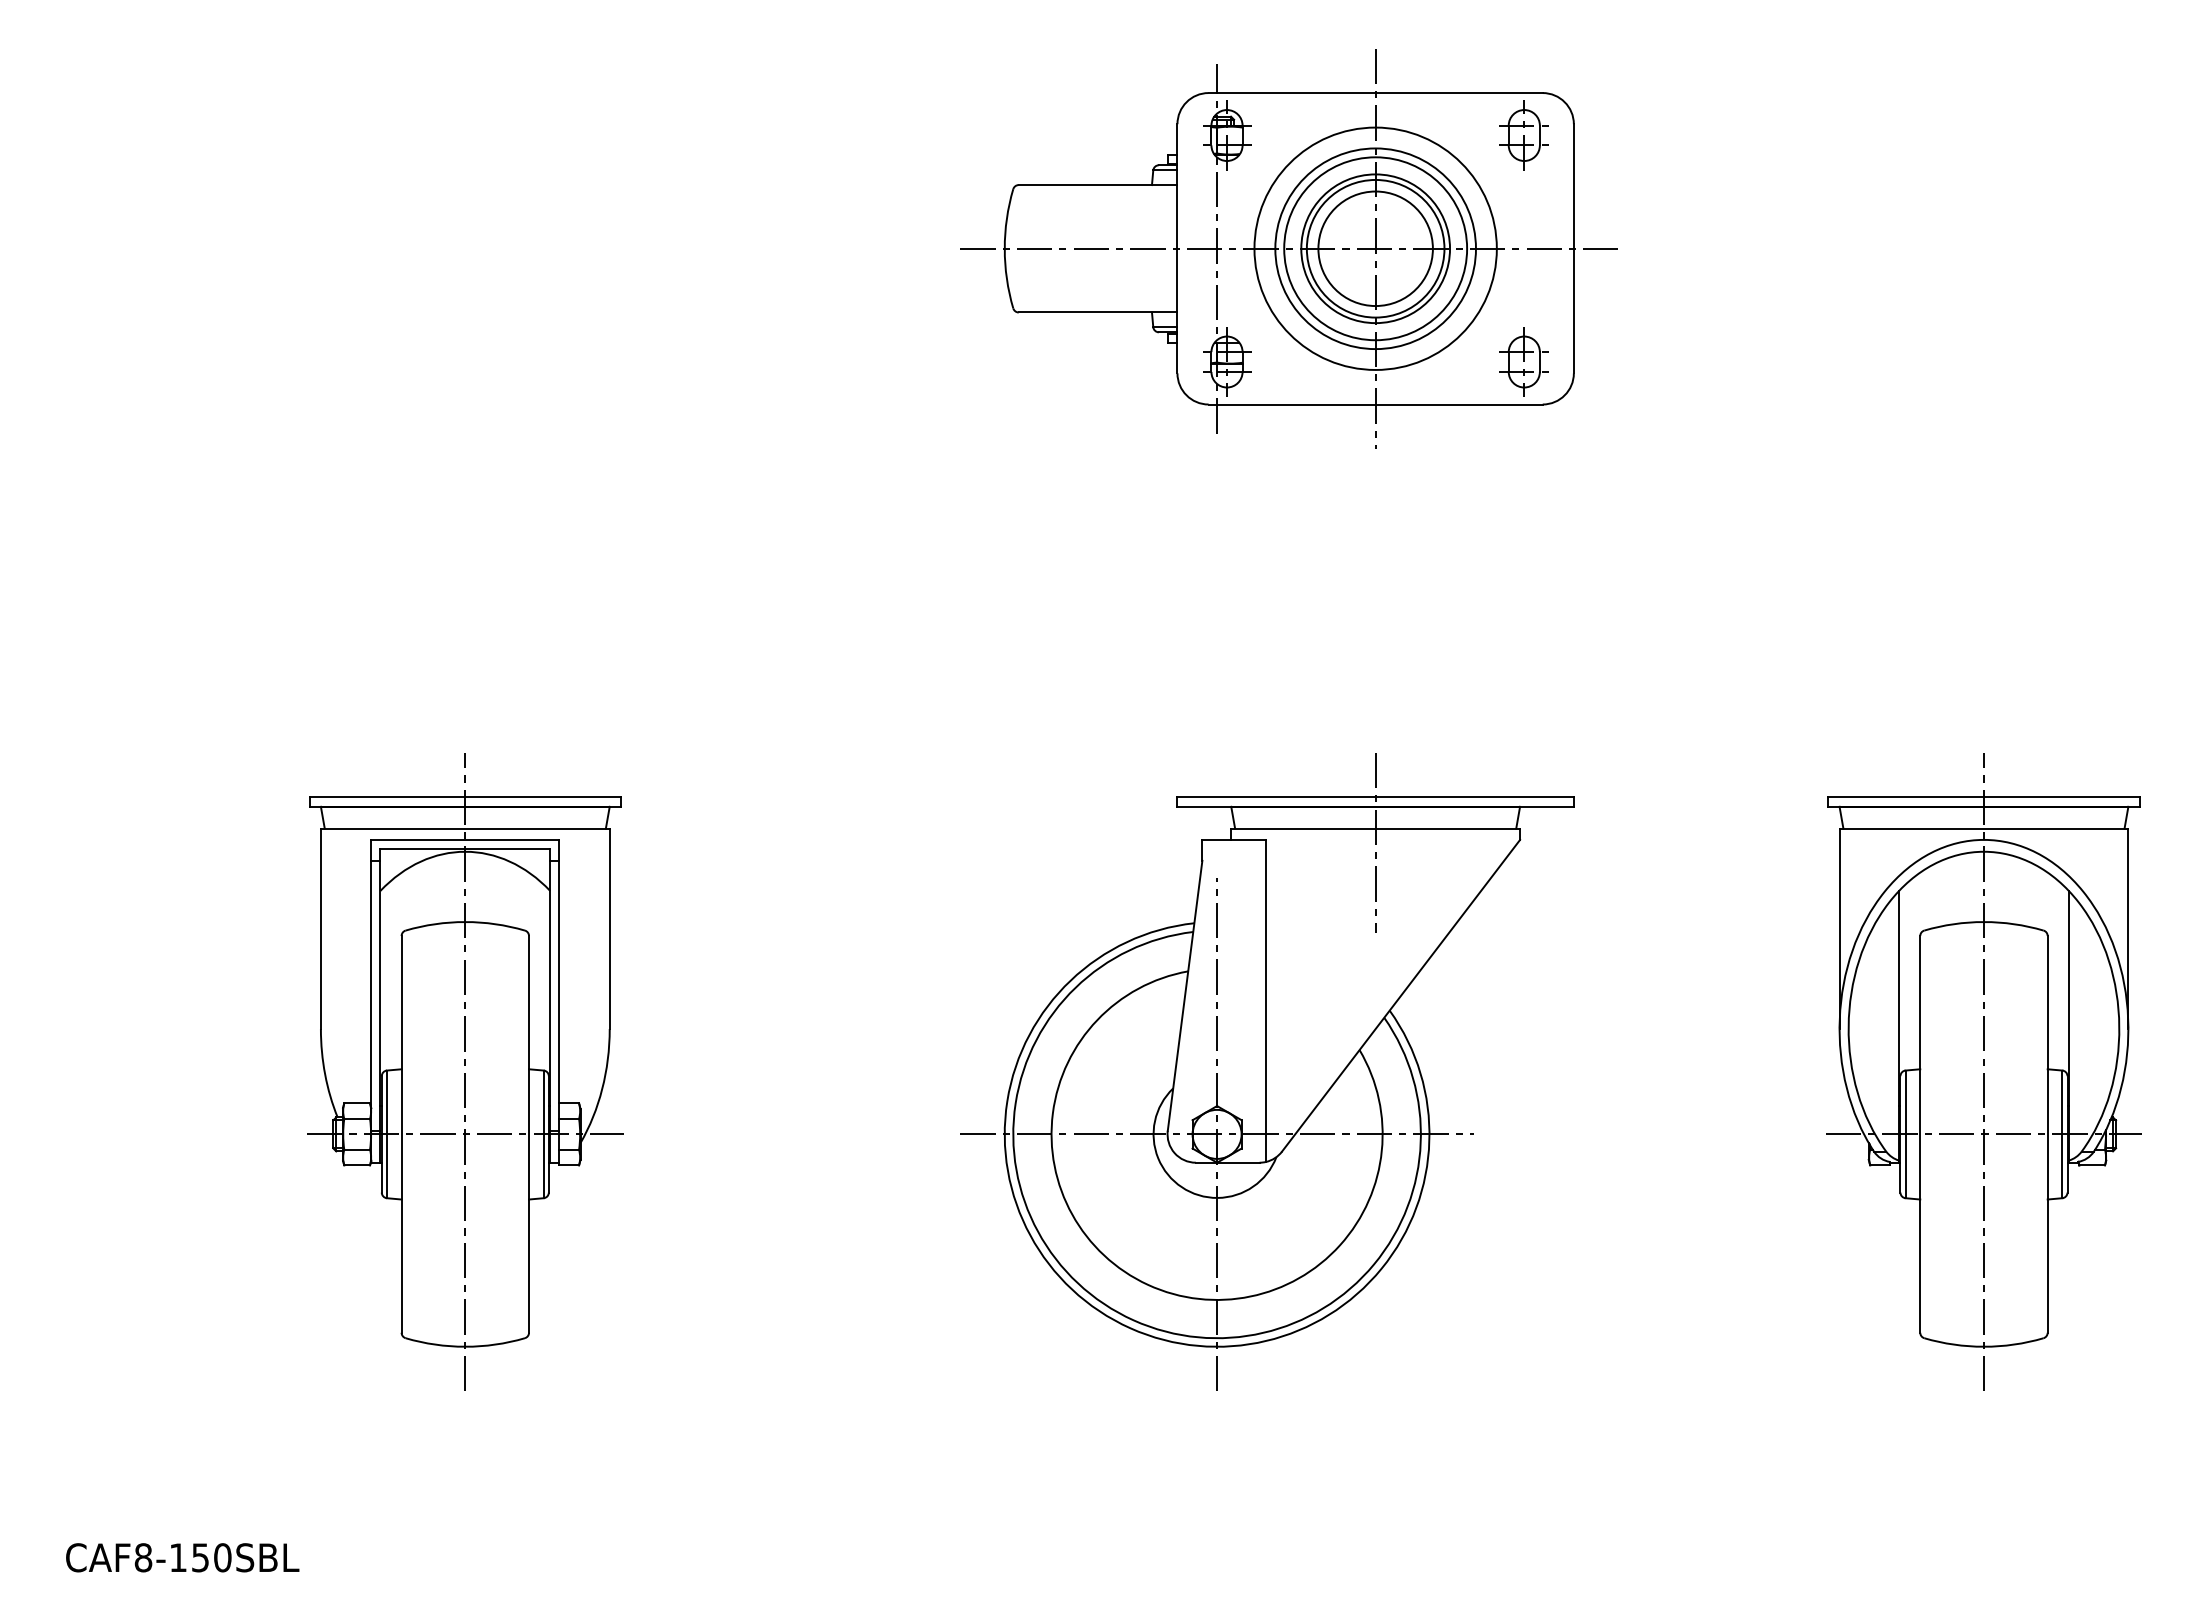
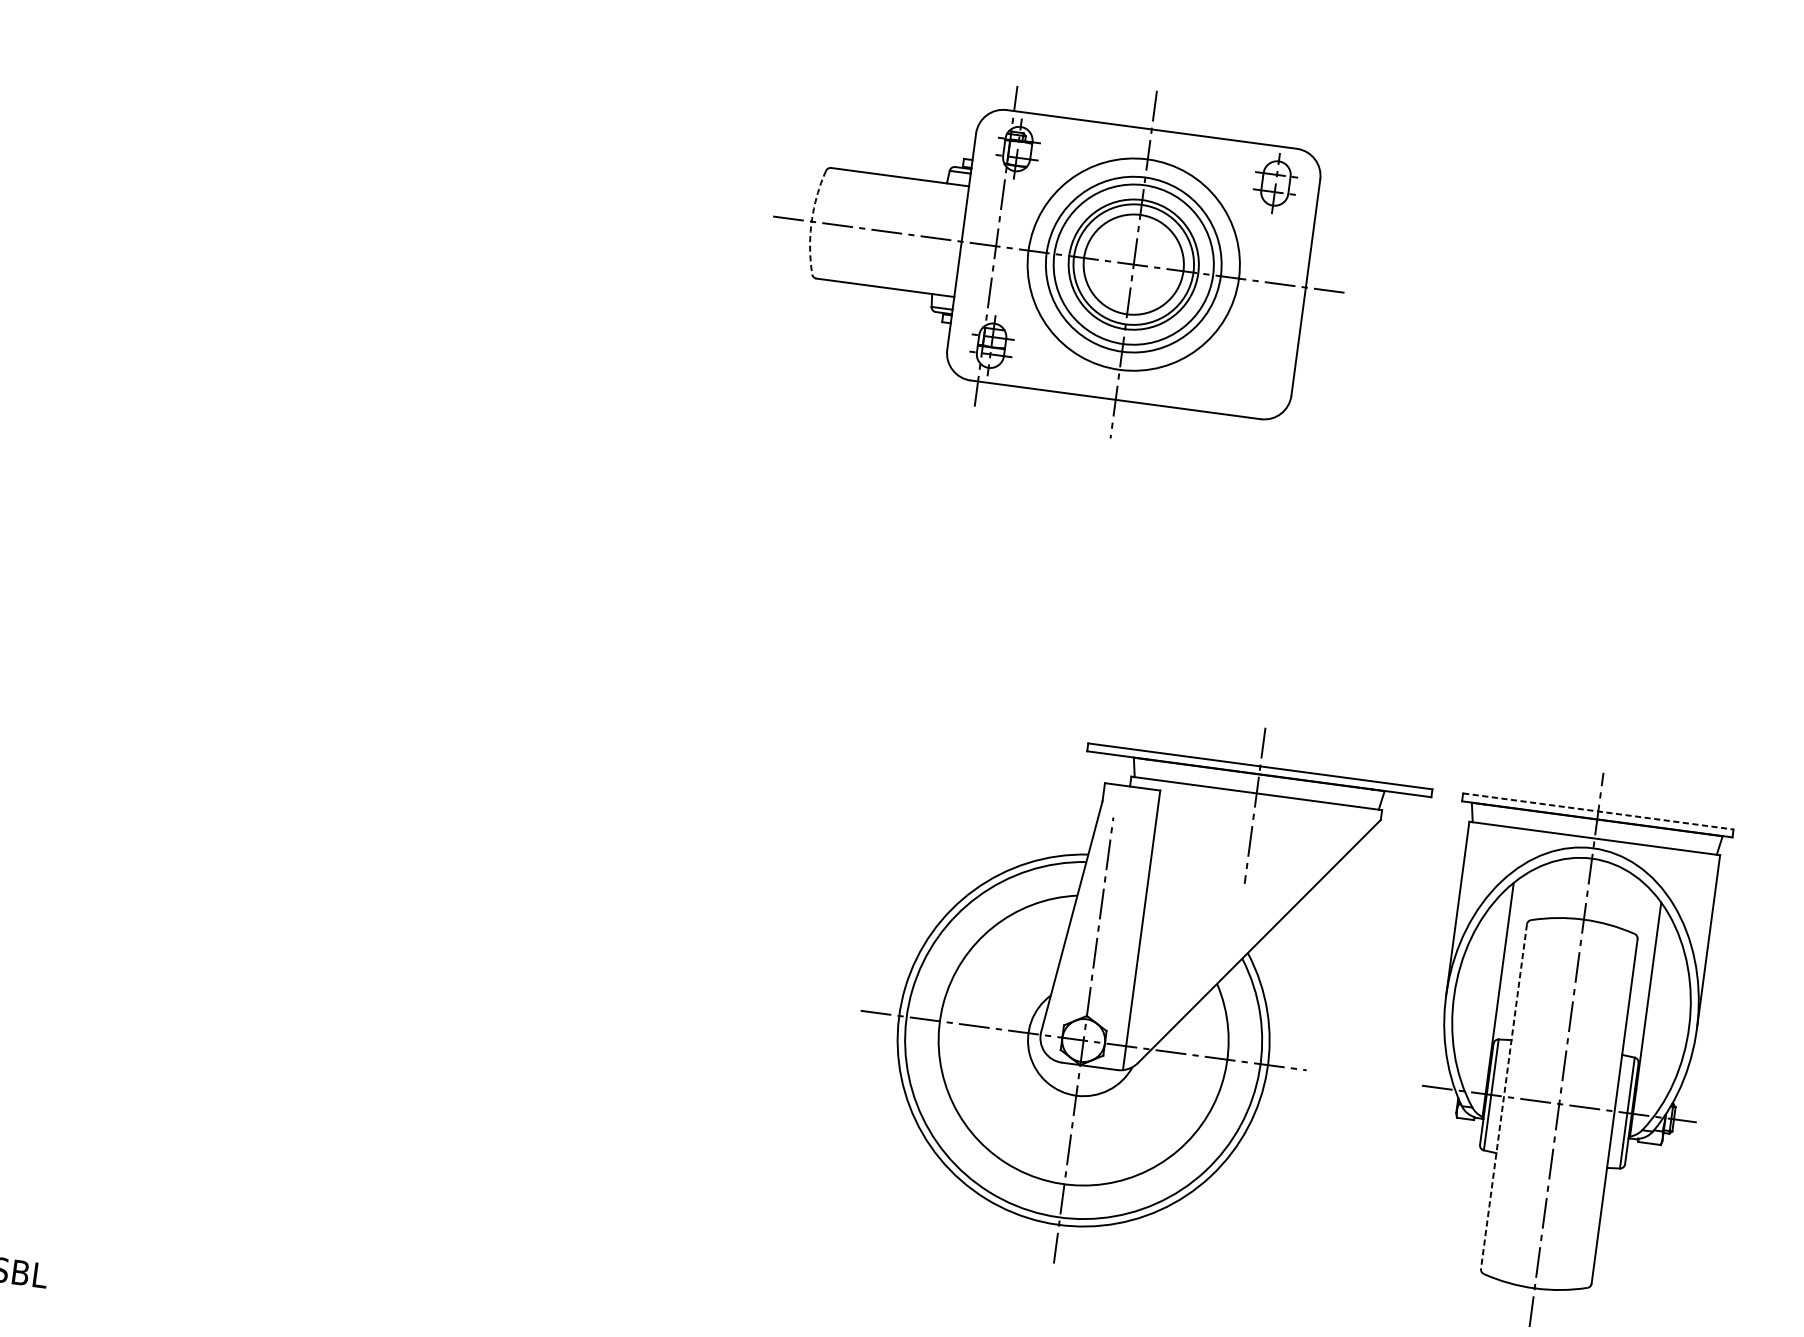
arc: (1004, 248) -> (811, 221), solid -> dashed
part: (1523, 361) -> (1249, 379), removed
line: (1983, 797) -> (1597, 811), solid -> dashed
part: (465, 1071) -> (248, 873), removed
part: (1267, 1071) -> (1134, 991), moved
line: (1920, 1134) -> (1504, 1096), solid -> dashed

